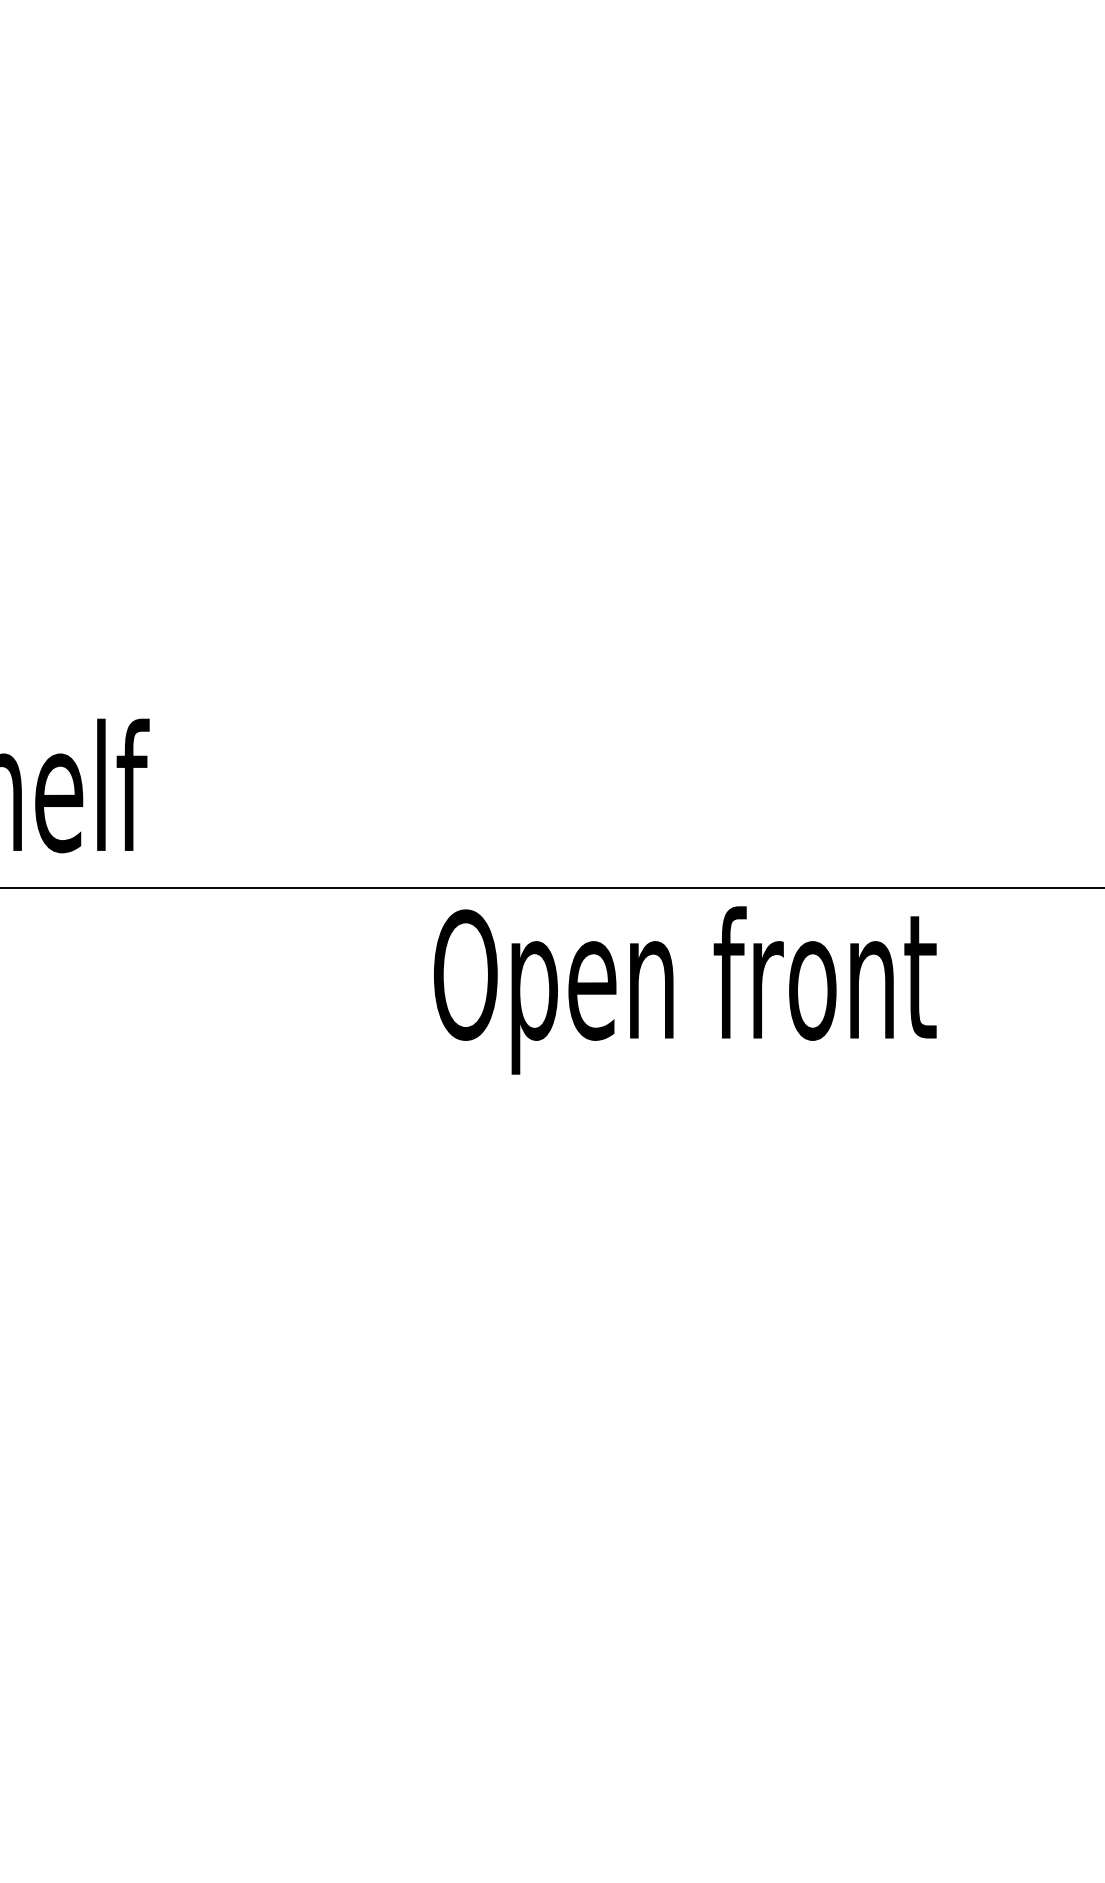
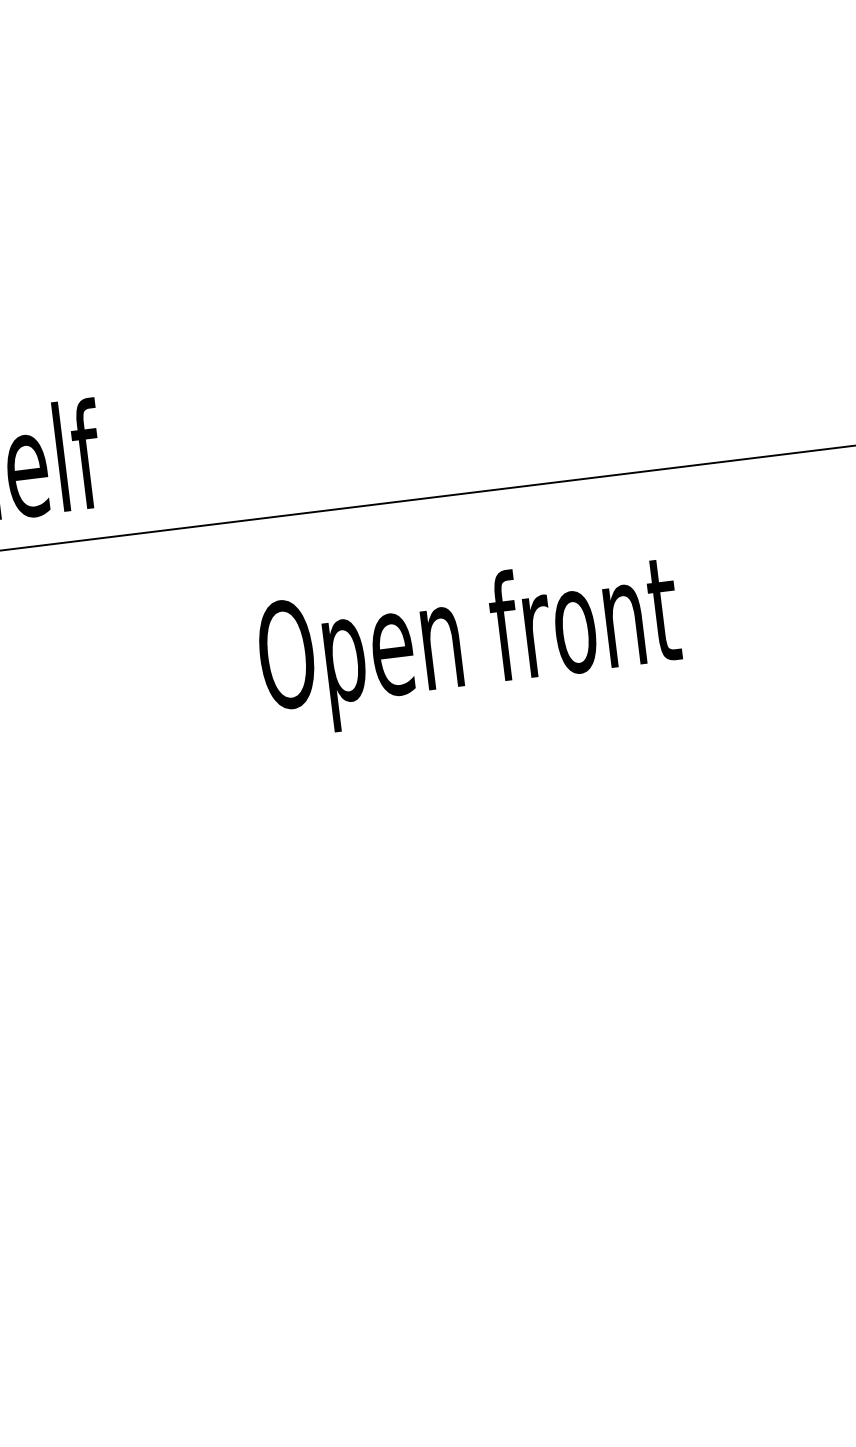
text: (685, 990) -> (470, 645), moved

